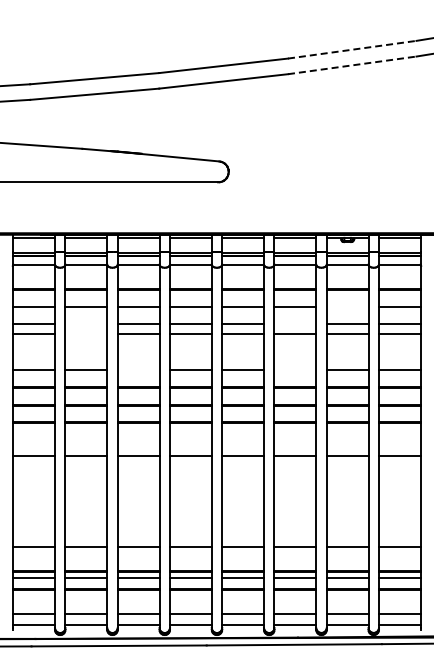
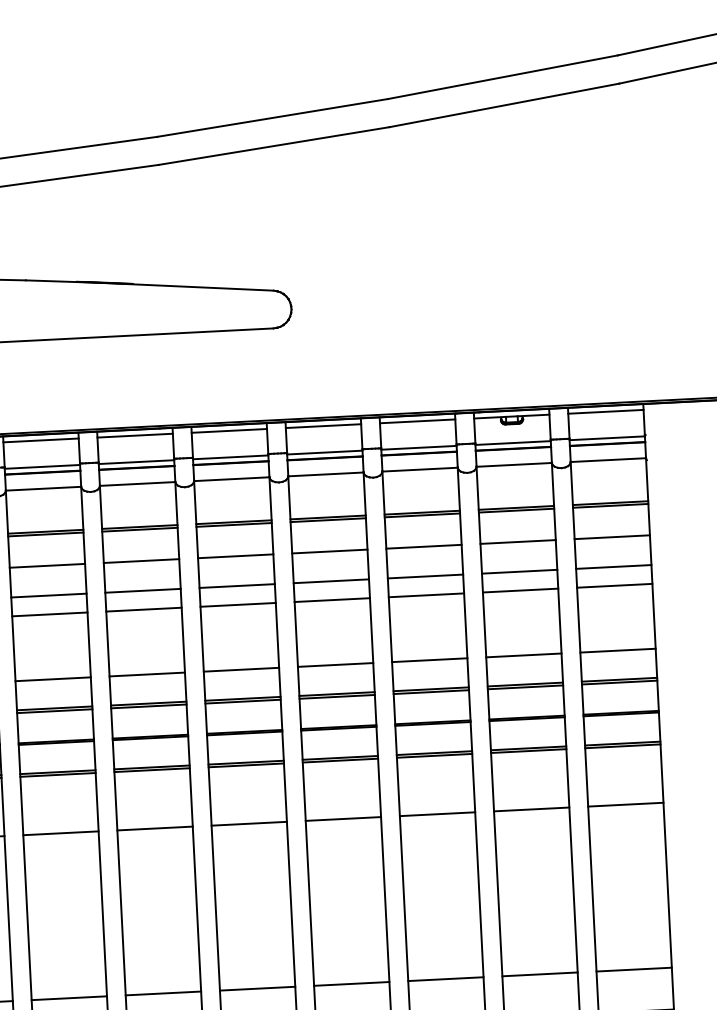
line: (352, 49) -> (503, 76), dashed -> solid
line: (352, 65) -> (504, 105), dashed -> solid
line: (347, 307) -> (517, 542), added
line: (86, 323) -> (49, 594), added
line: (295, 323) -> (425, 575), added
line: (86, 334) -> (50, 614), added
line: (138, 370) -> (147, 674), added
line: (295, 370) -> (429, 660), added

